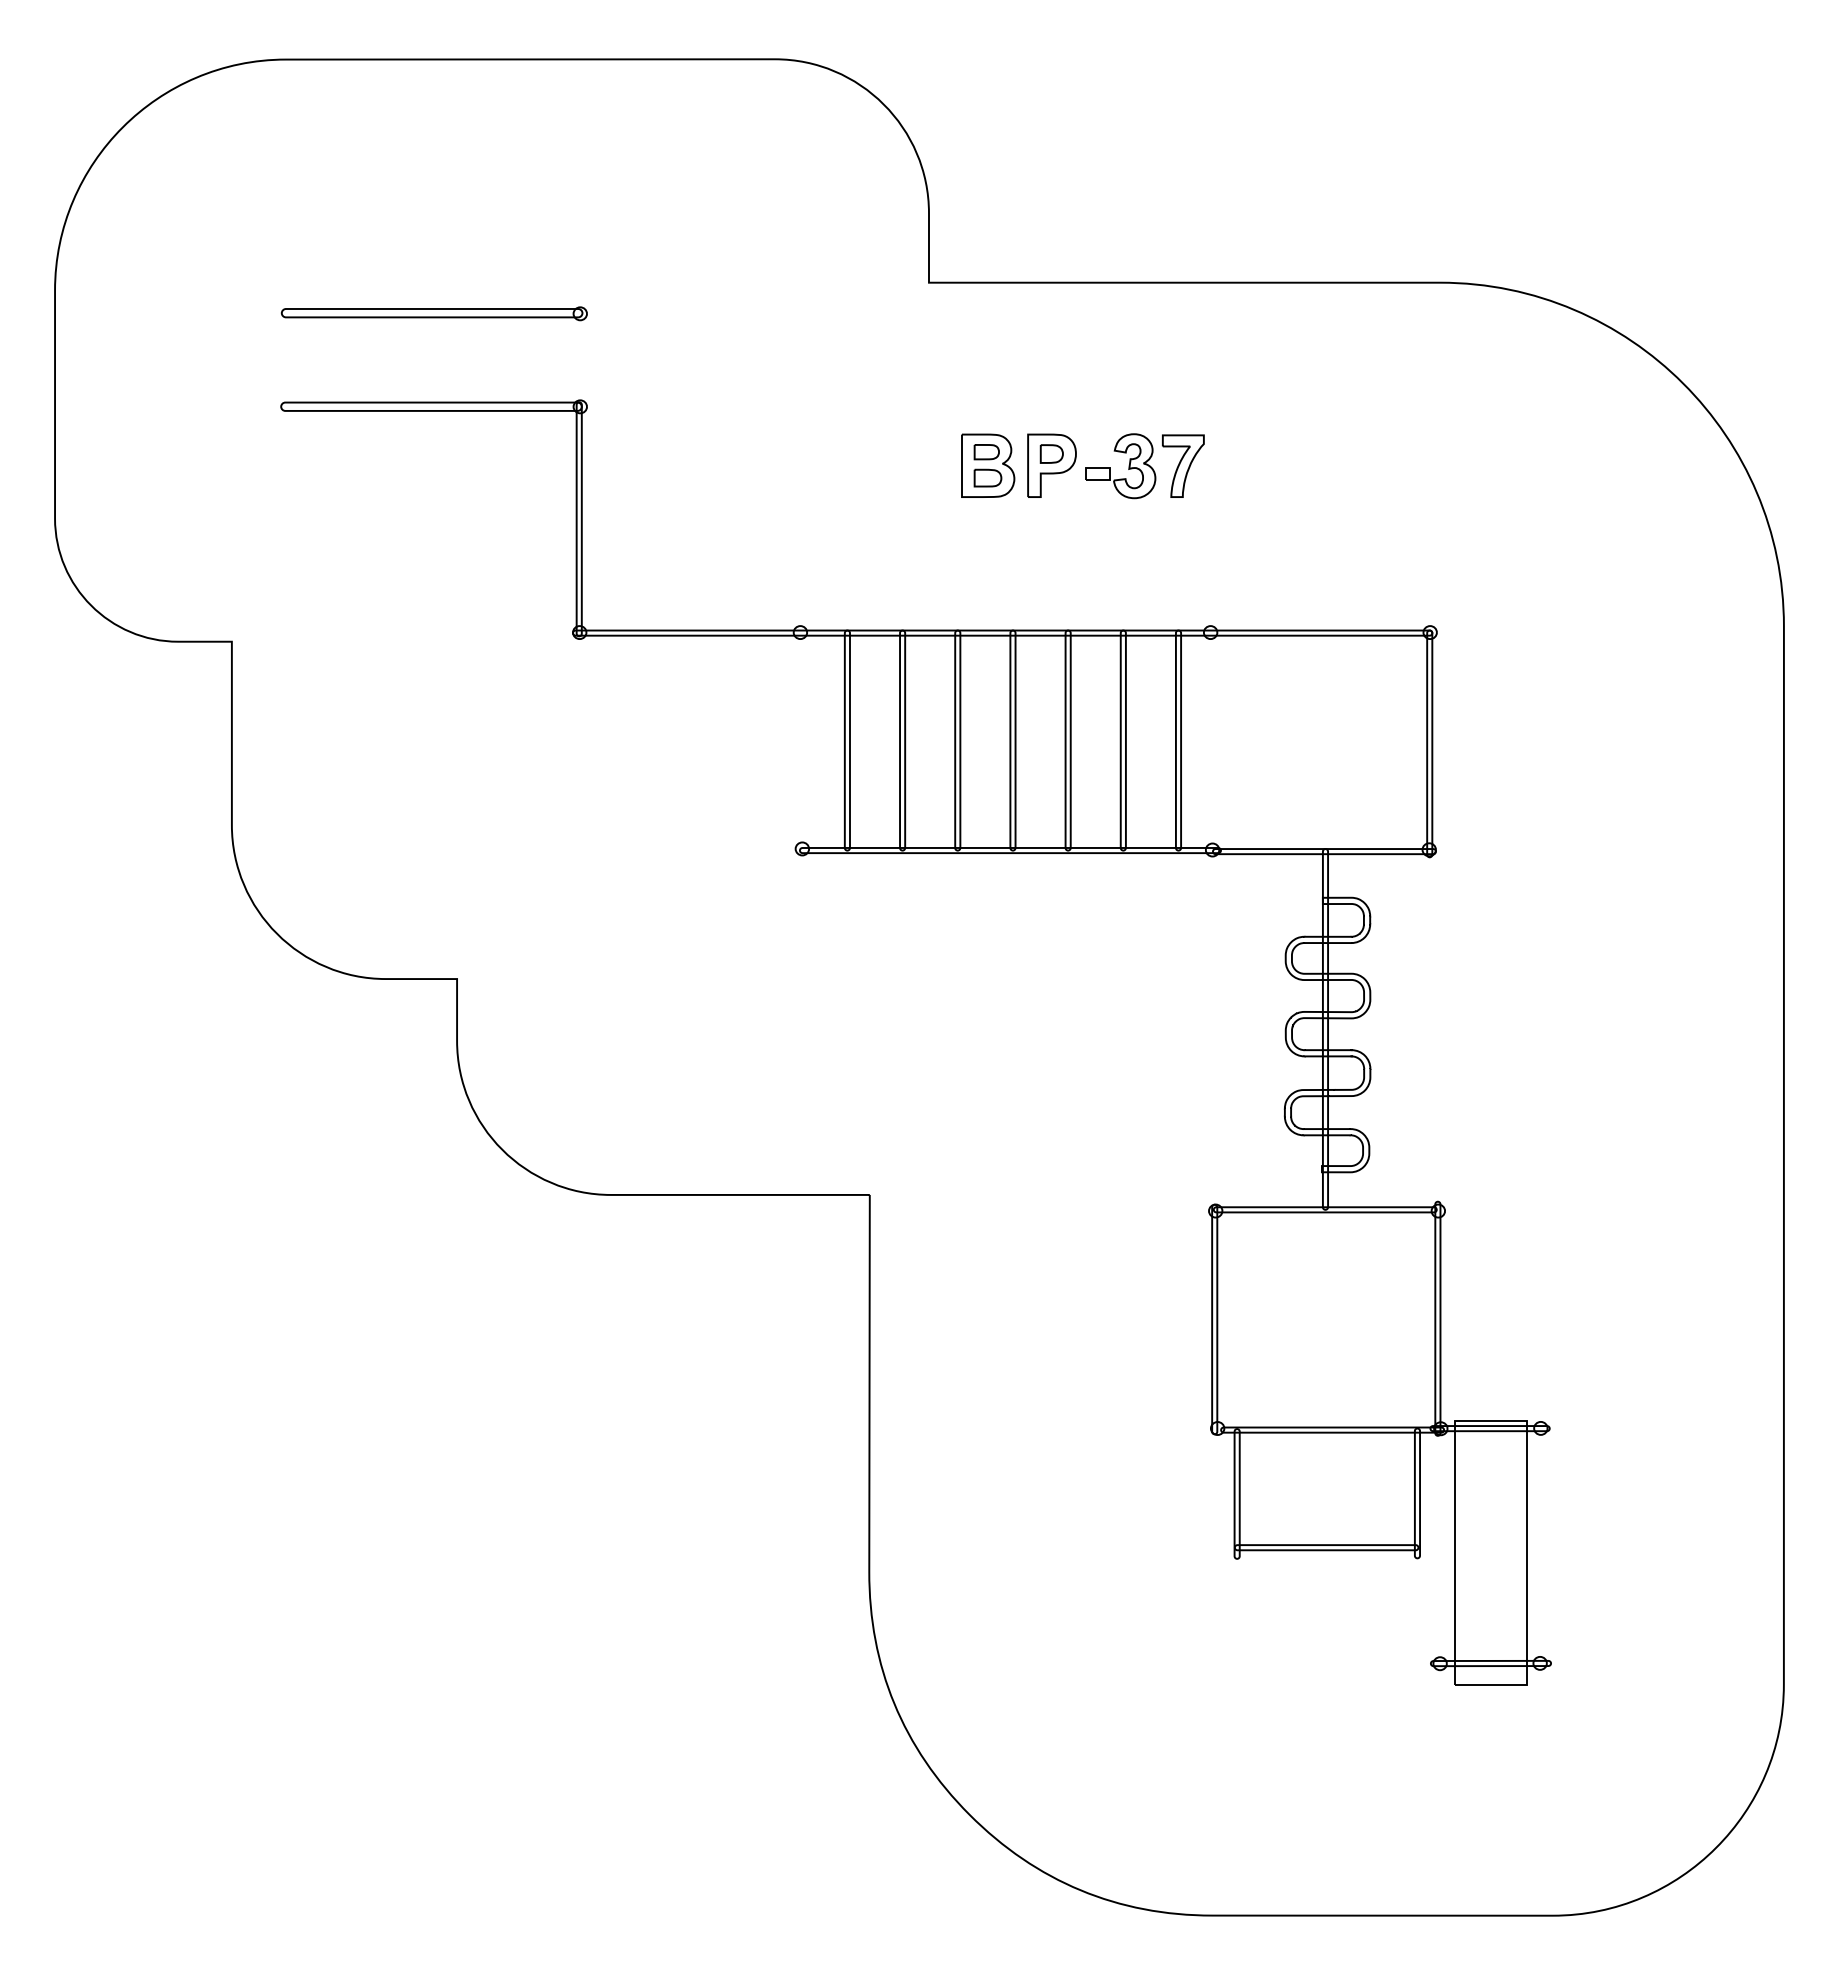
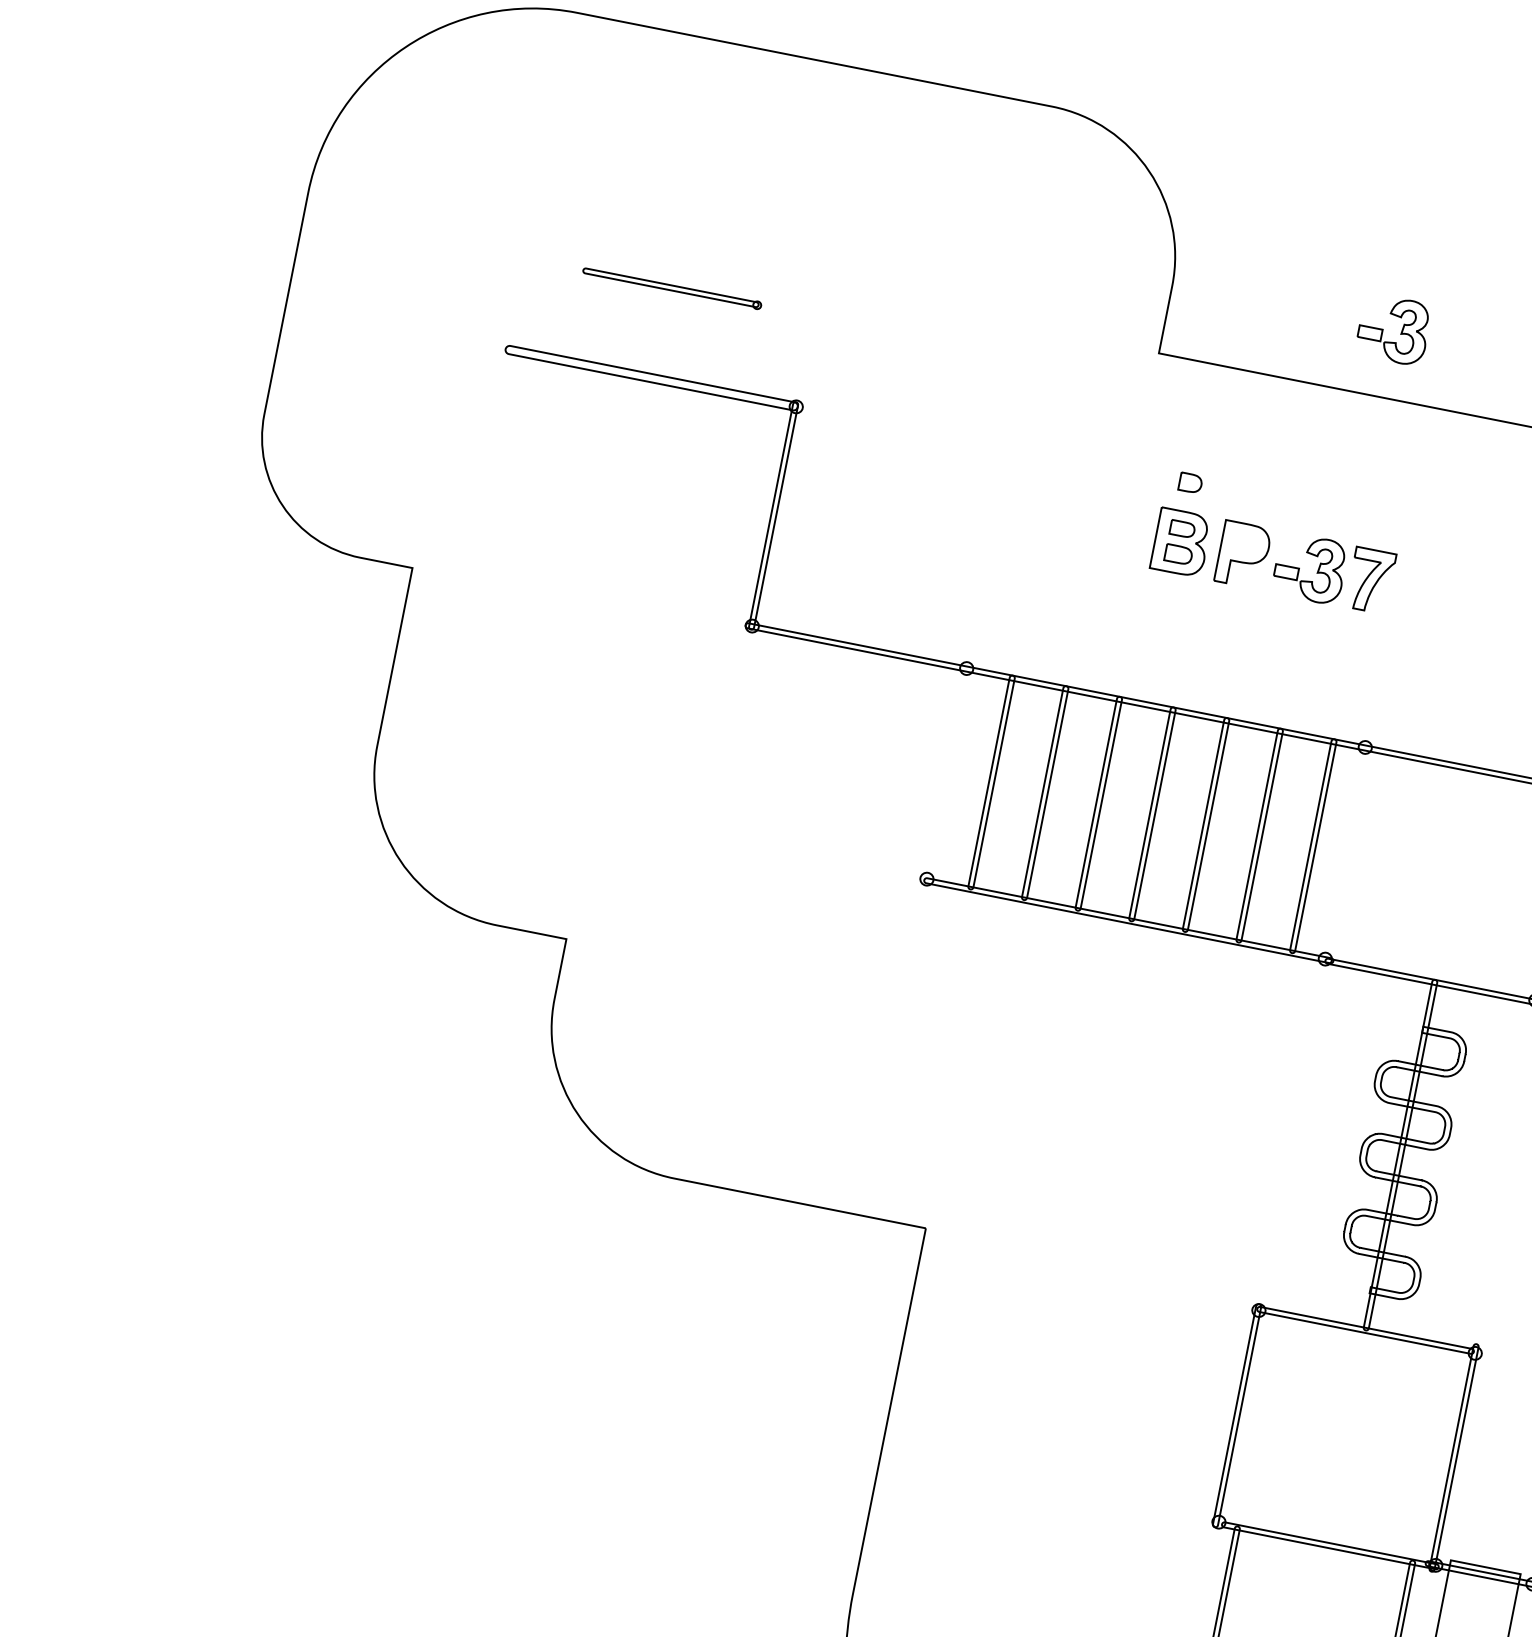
part: (1164, 213) -> (1401, 331), added
part: (433, 313) -> (671, 287), size x0.6
part: (1051, 453) -> (1190, 482), moved

